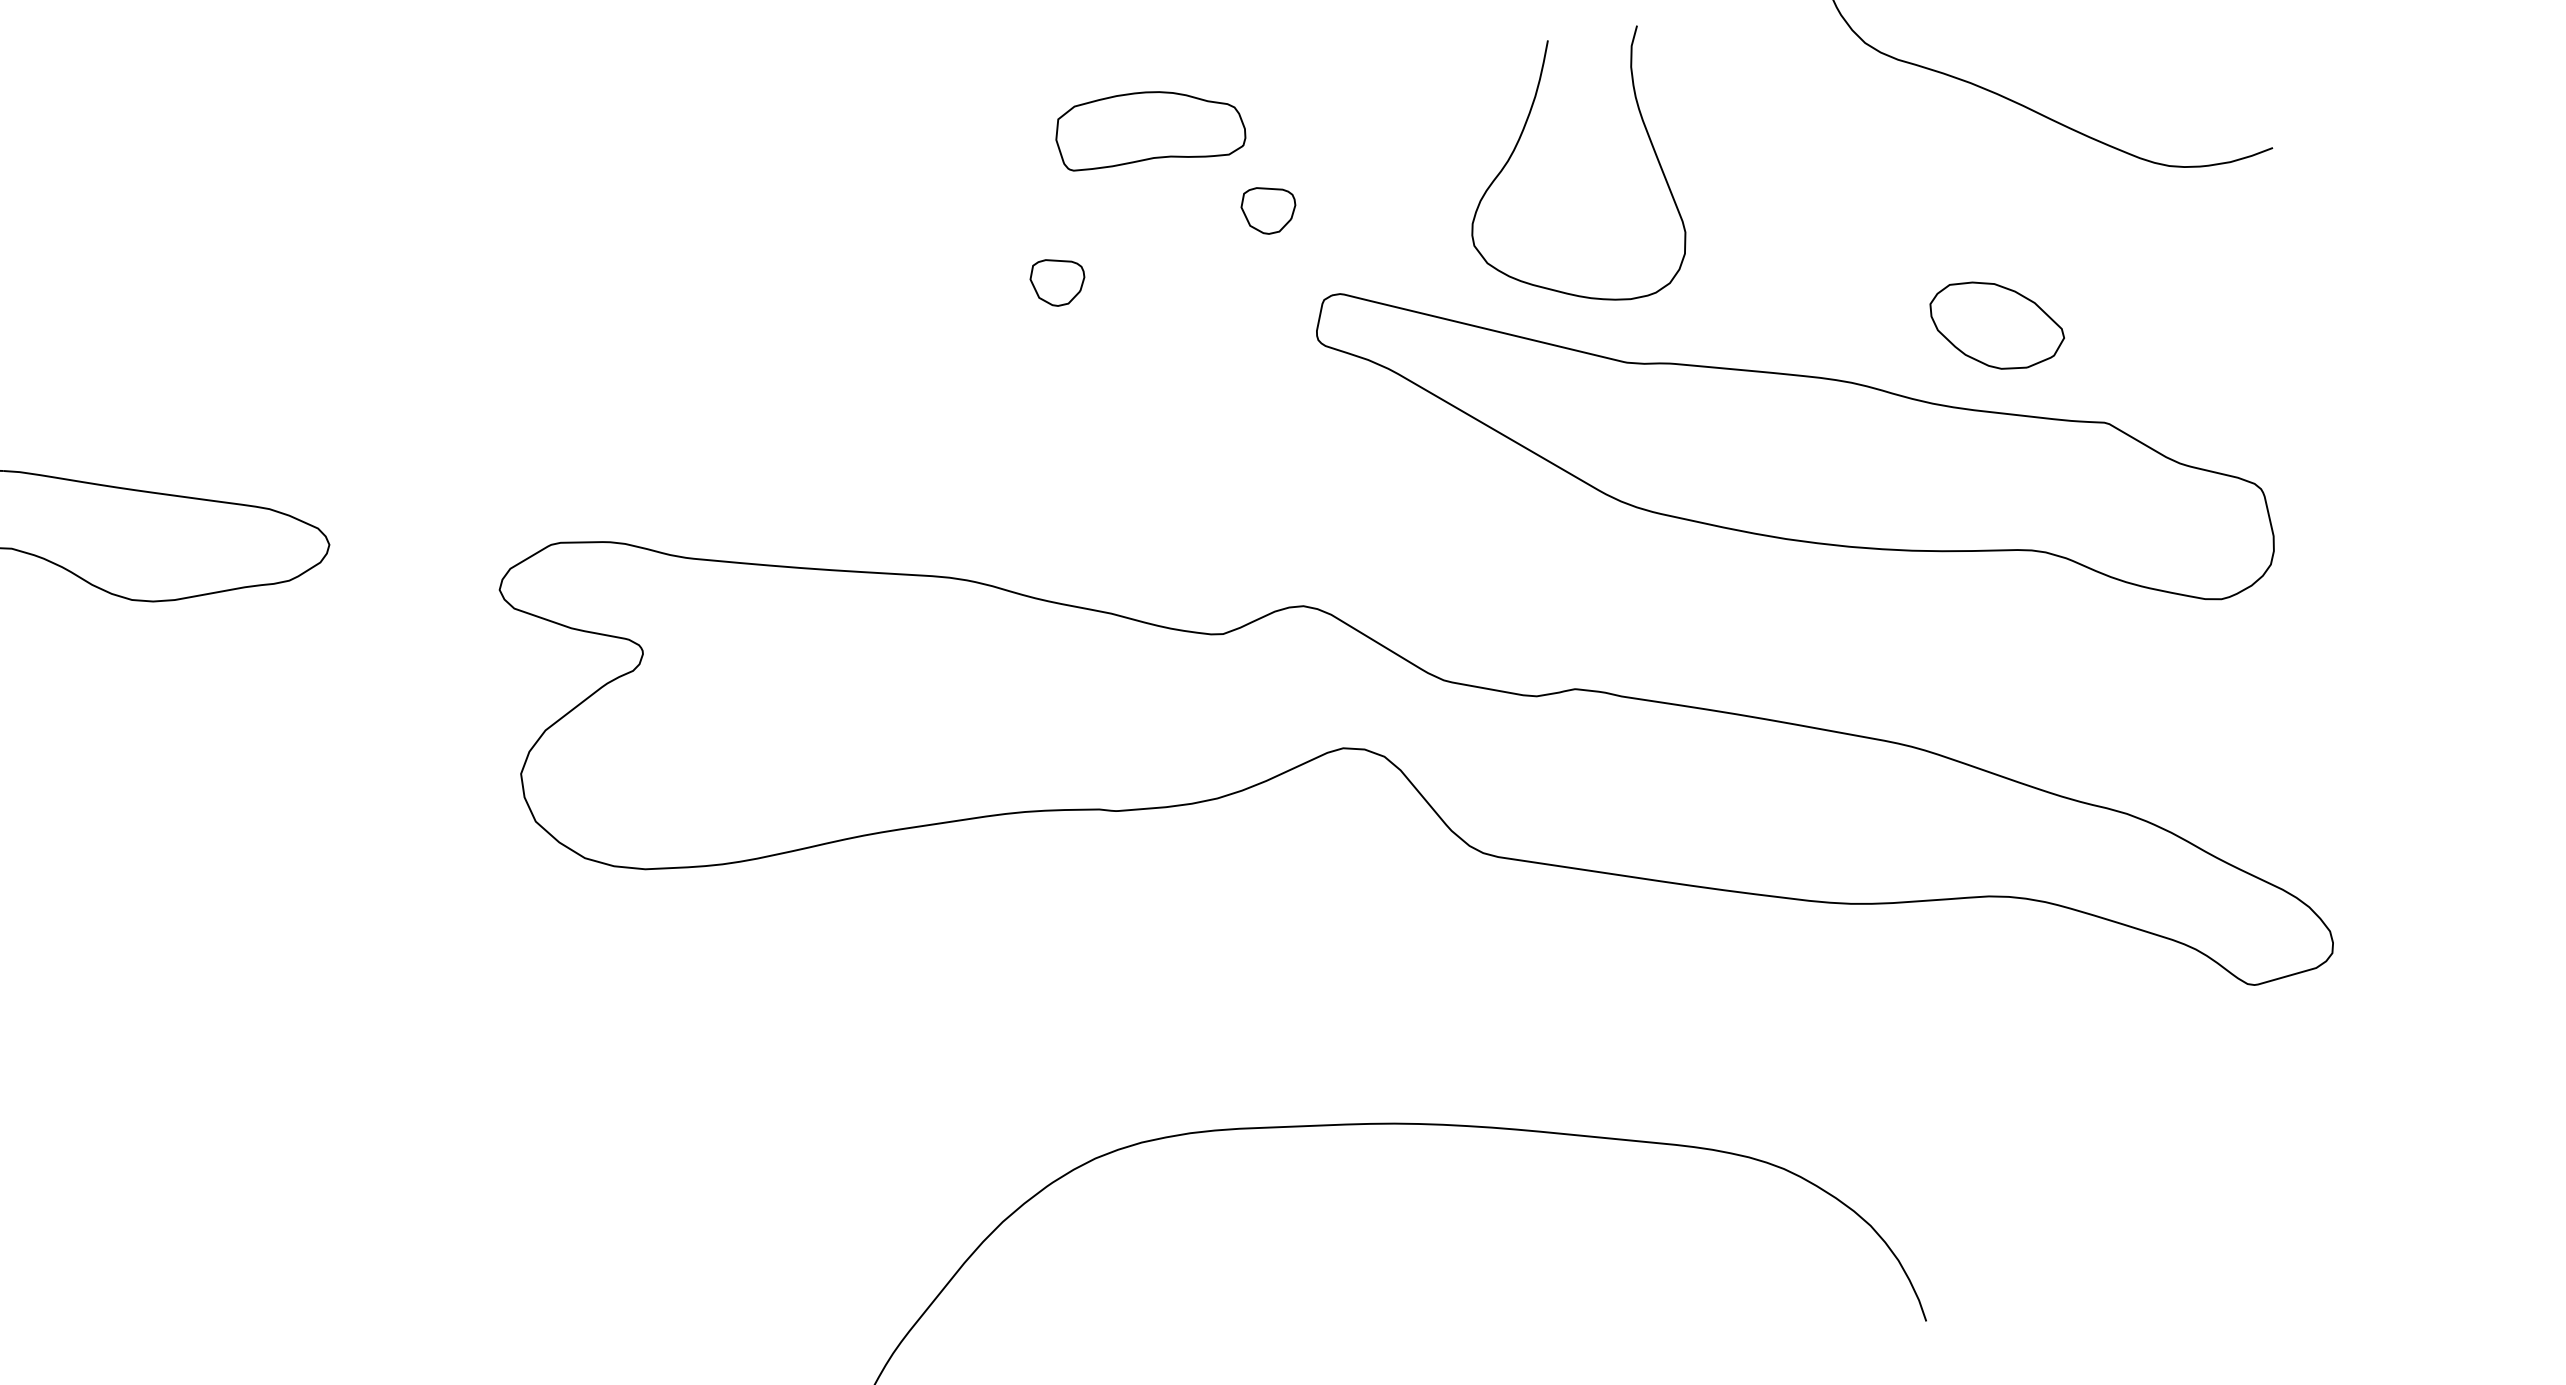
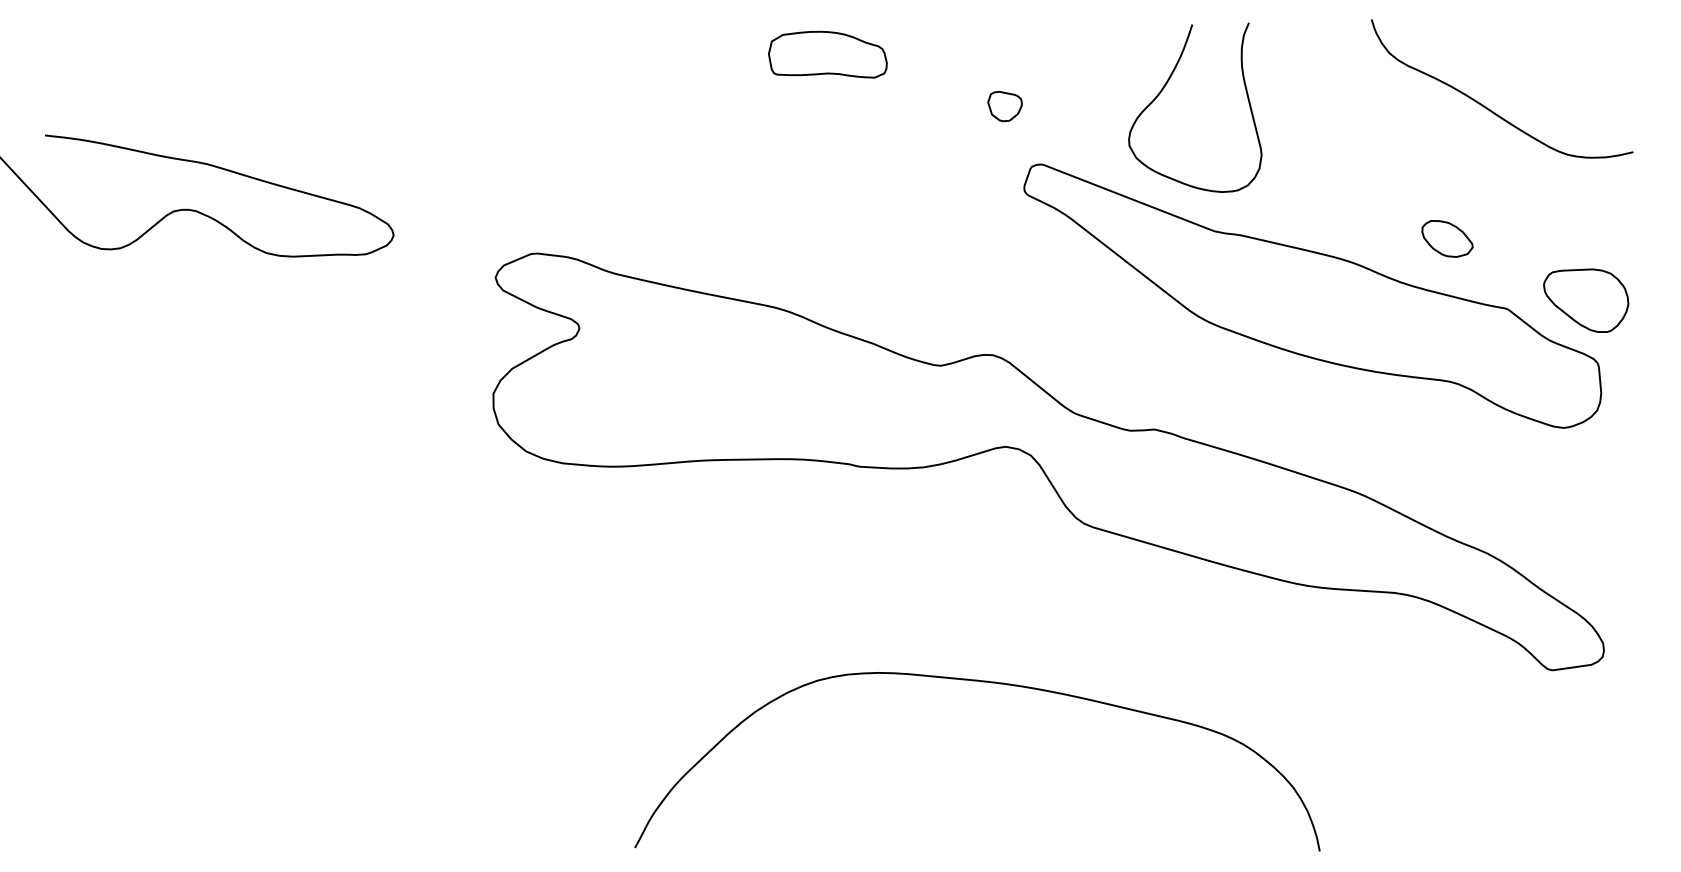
part: (1149, 128) -> (827, 54), moved
part: (1057, 282) -> (867, 133), removed
part: (1997, 324) -> (1447, 238), size x0.62
part: (2230, 392) -> (1586, 300), added

